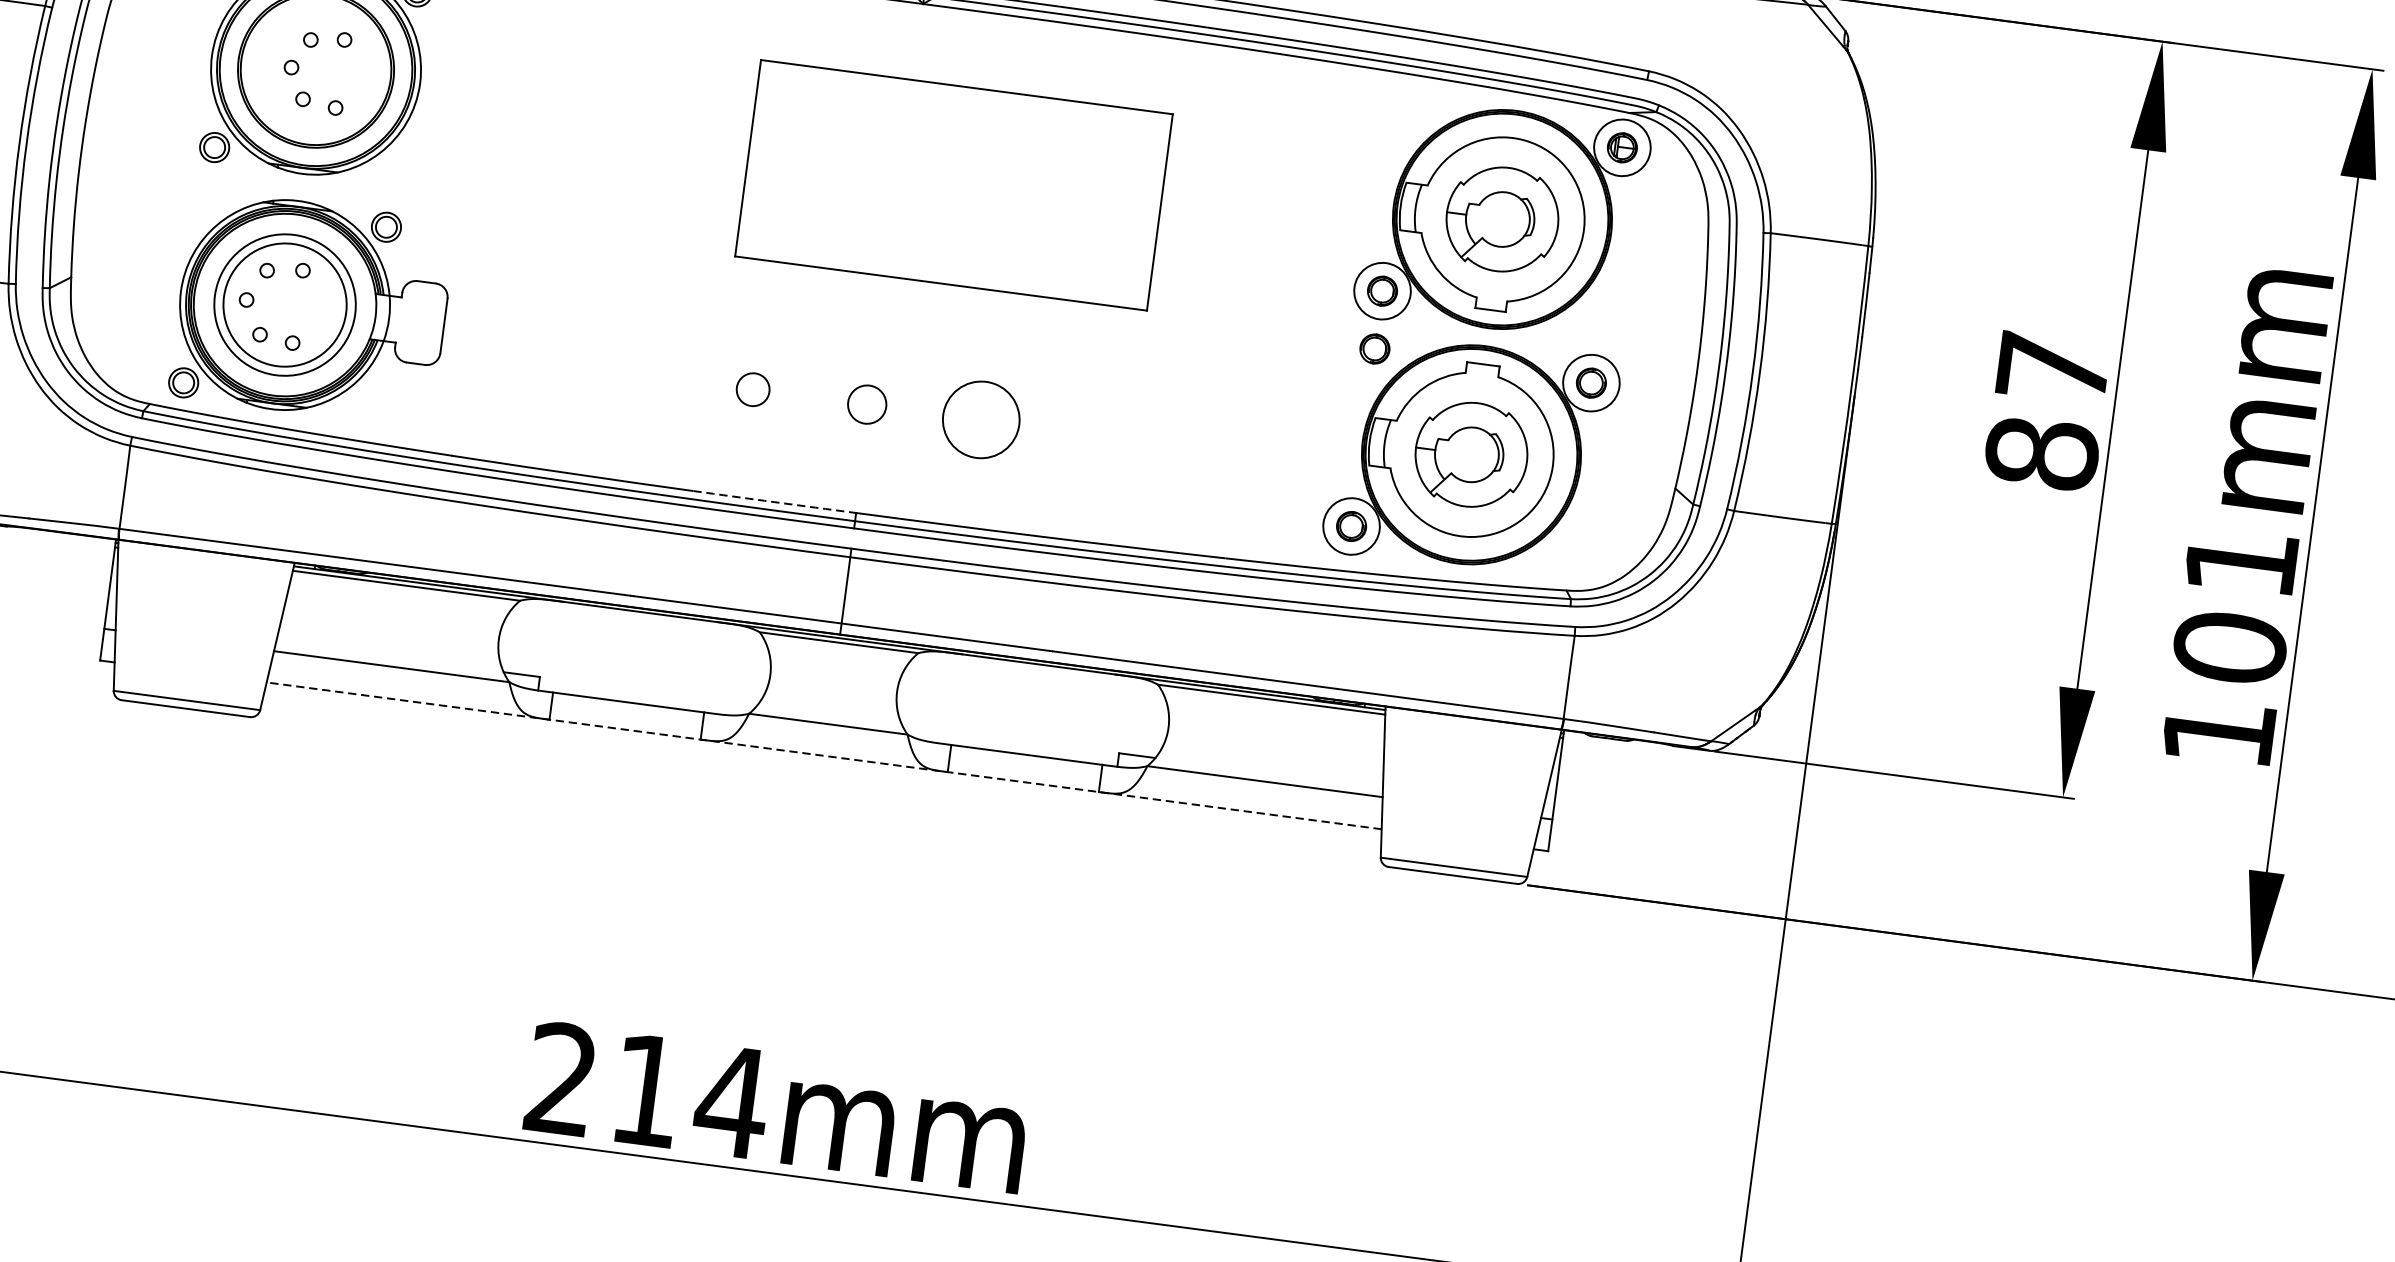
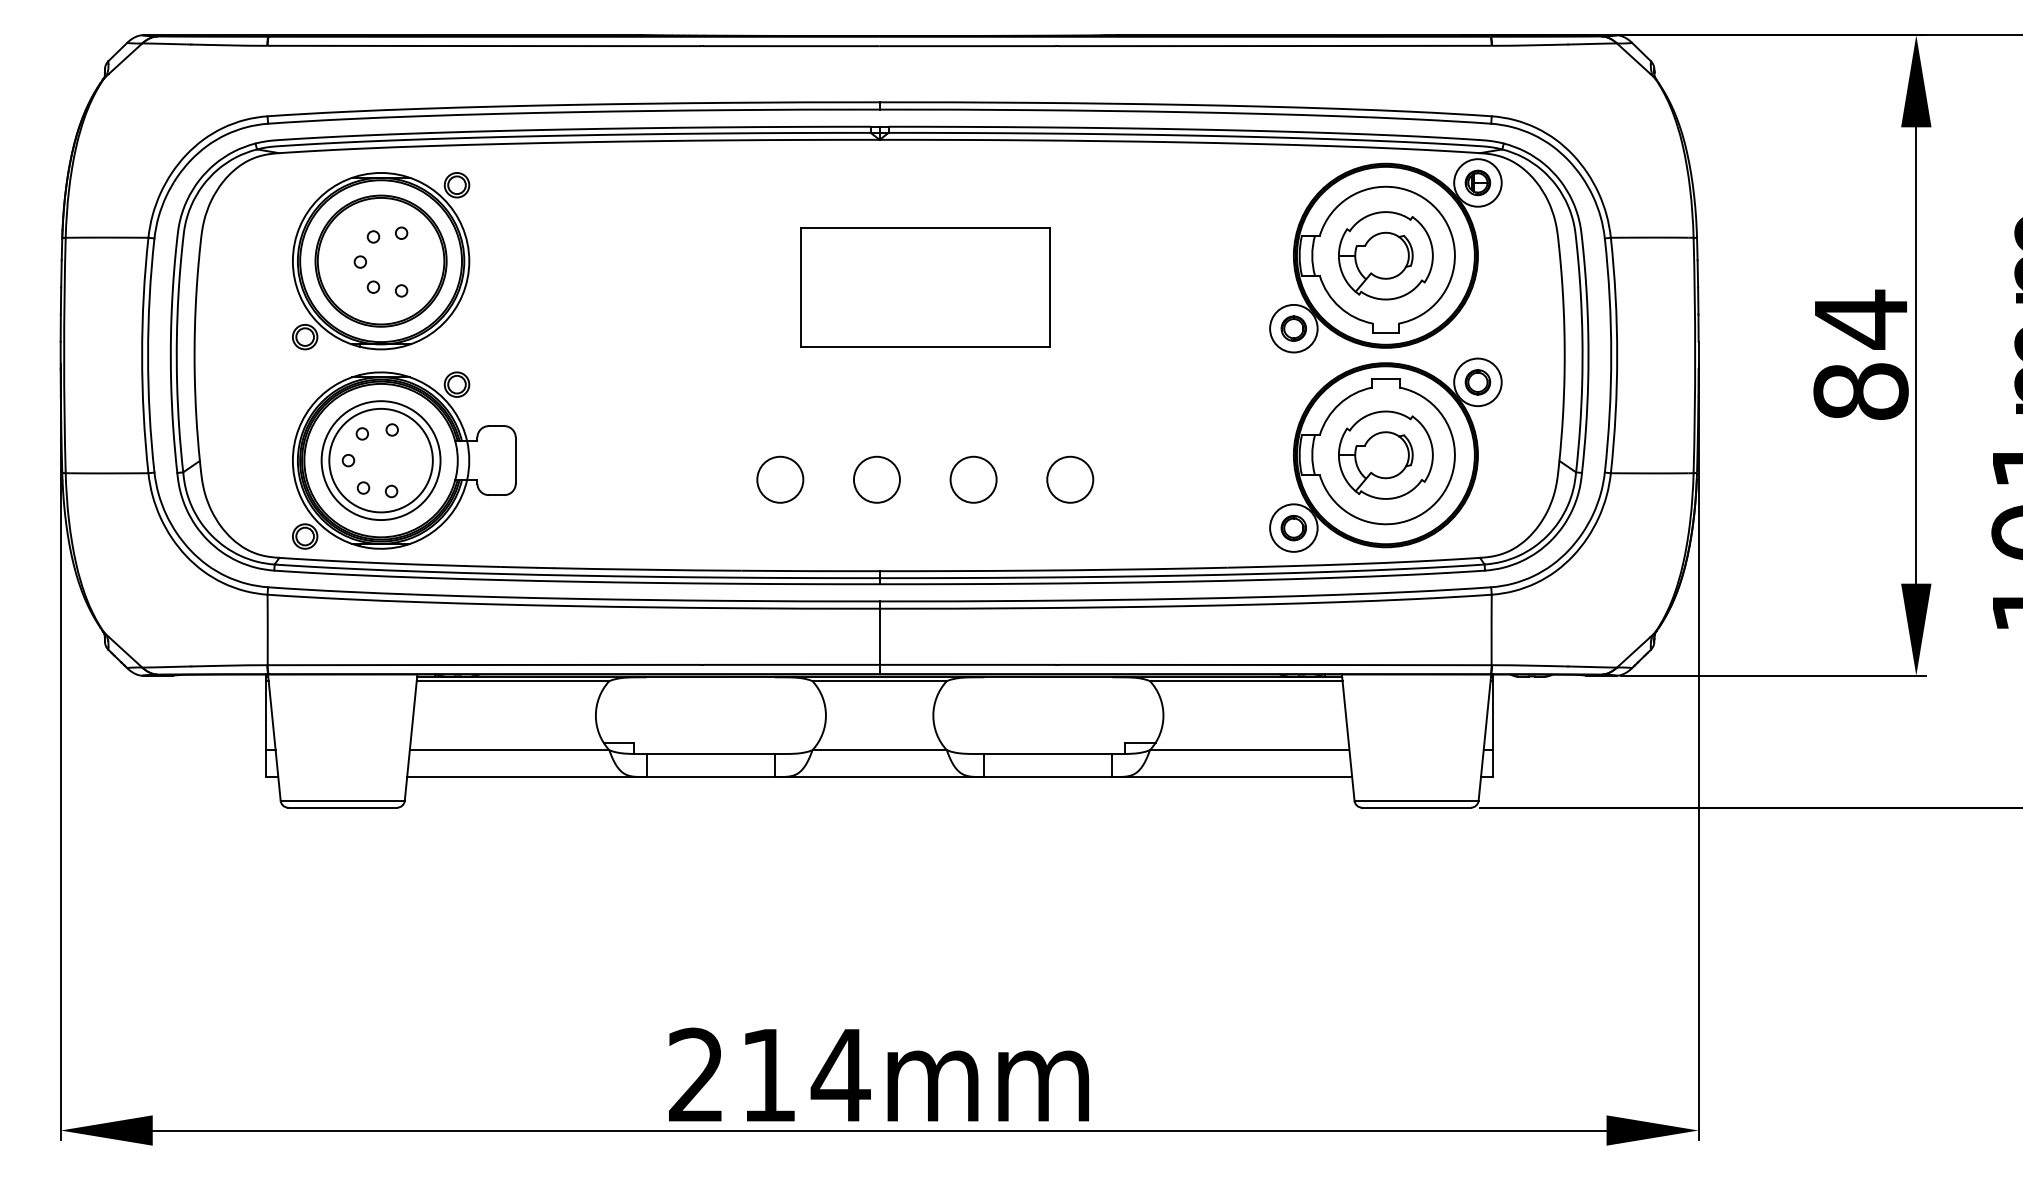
part: (954, 185) -> (925, 287), size x0.71
part: (1374, 348) -> (1293, 377), removed
text: (2053, 368) -> (1861, 319), 87 -> 84
circle: (753, 389) -> (780, 479), size x1.67
circle: (866, 404) -> (876, 479), size x1.43
circle: (981, 419) -> (973, 479), size x0.71
circle: (1095, 434) -> (1070, 479), added
arc: (774, 502) -> (810, 571), dashed -> solid
line: (823, 756) -> (879, 777), dashed -> solid

